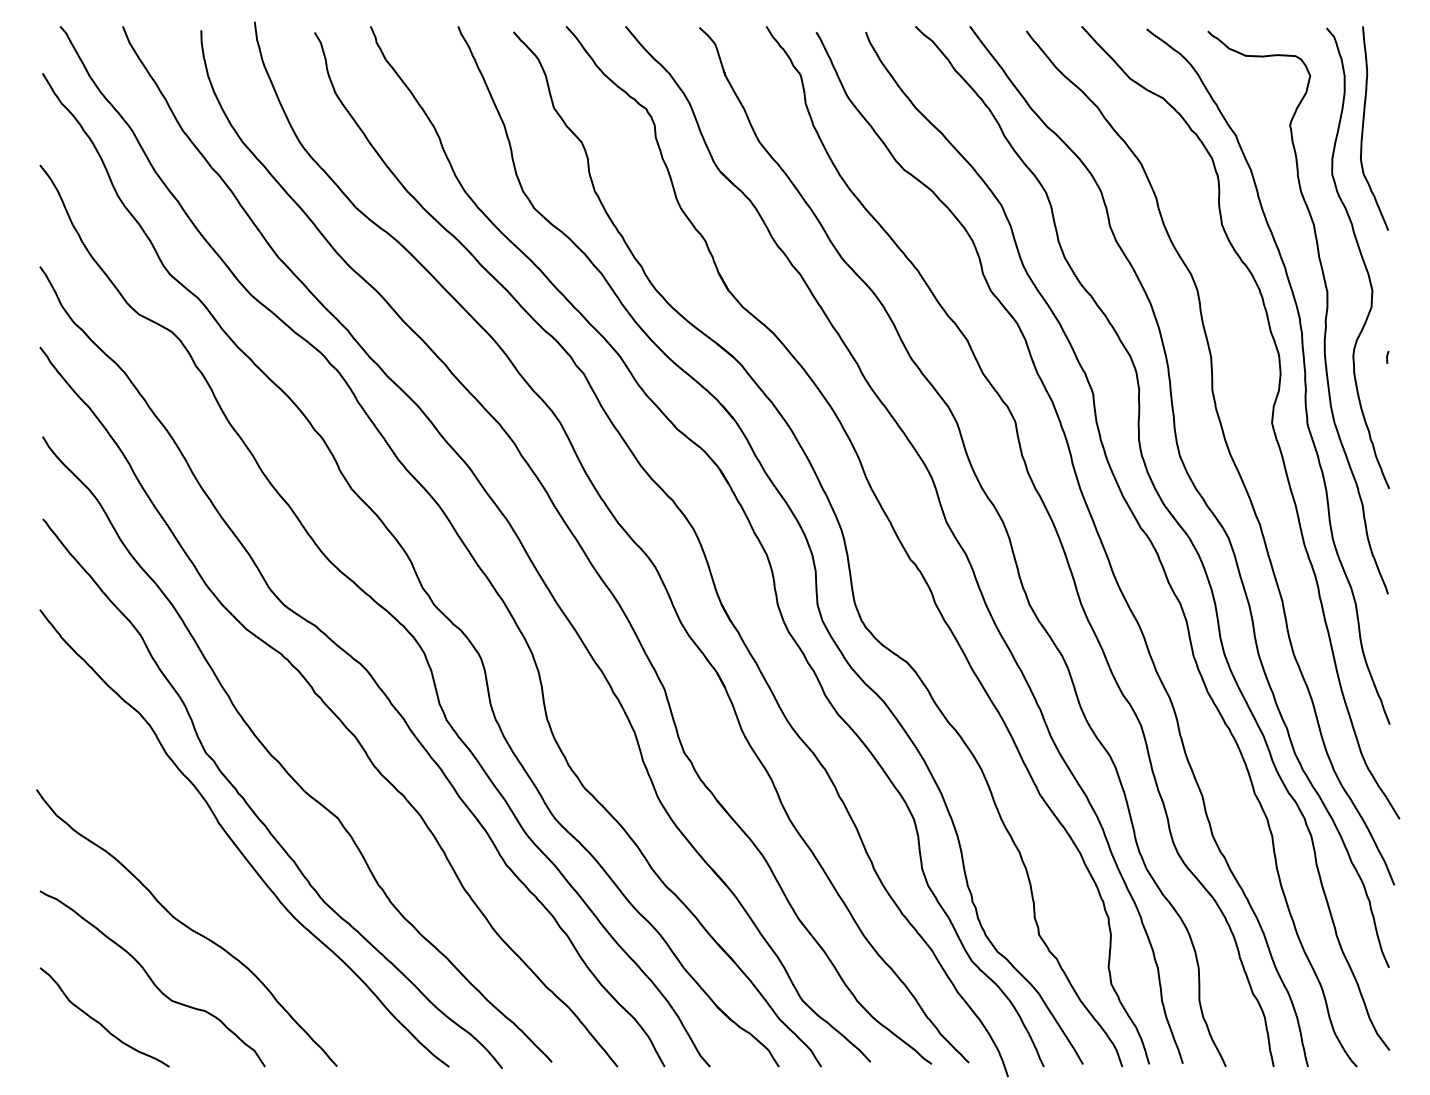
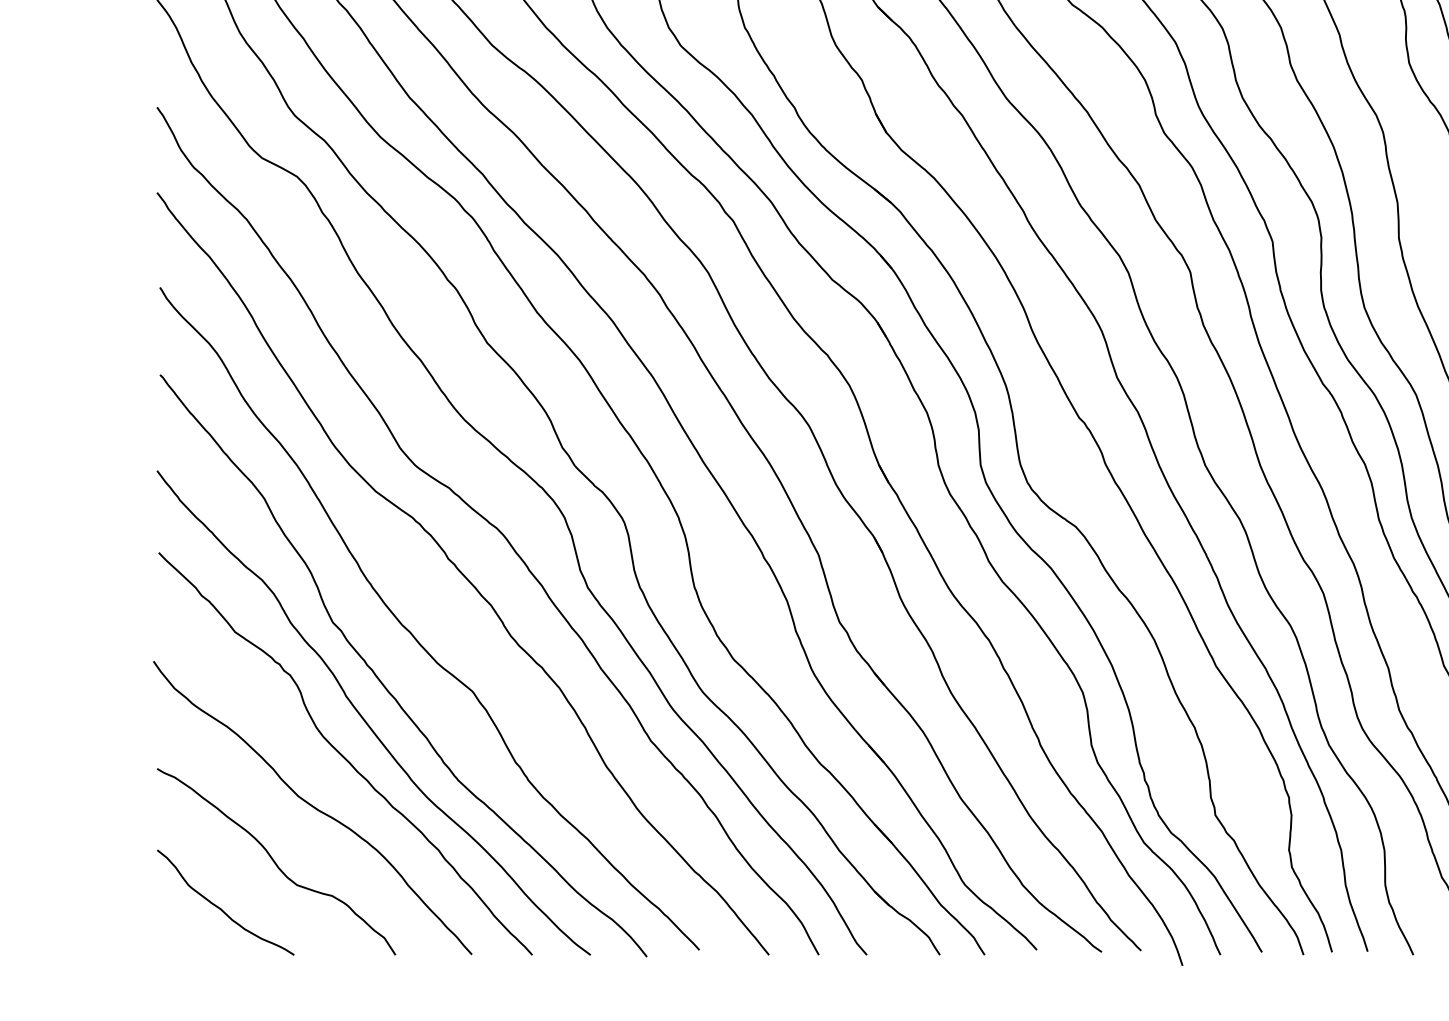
curve: (215, 878) -> (343, 755), added

